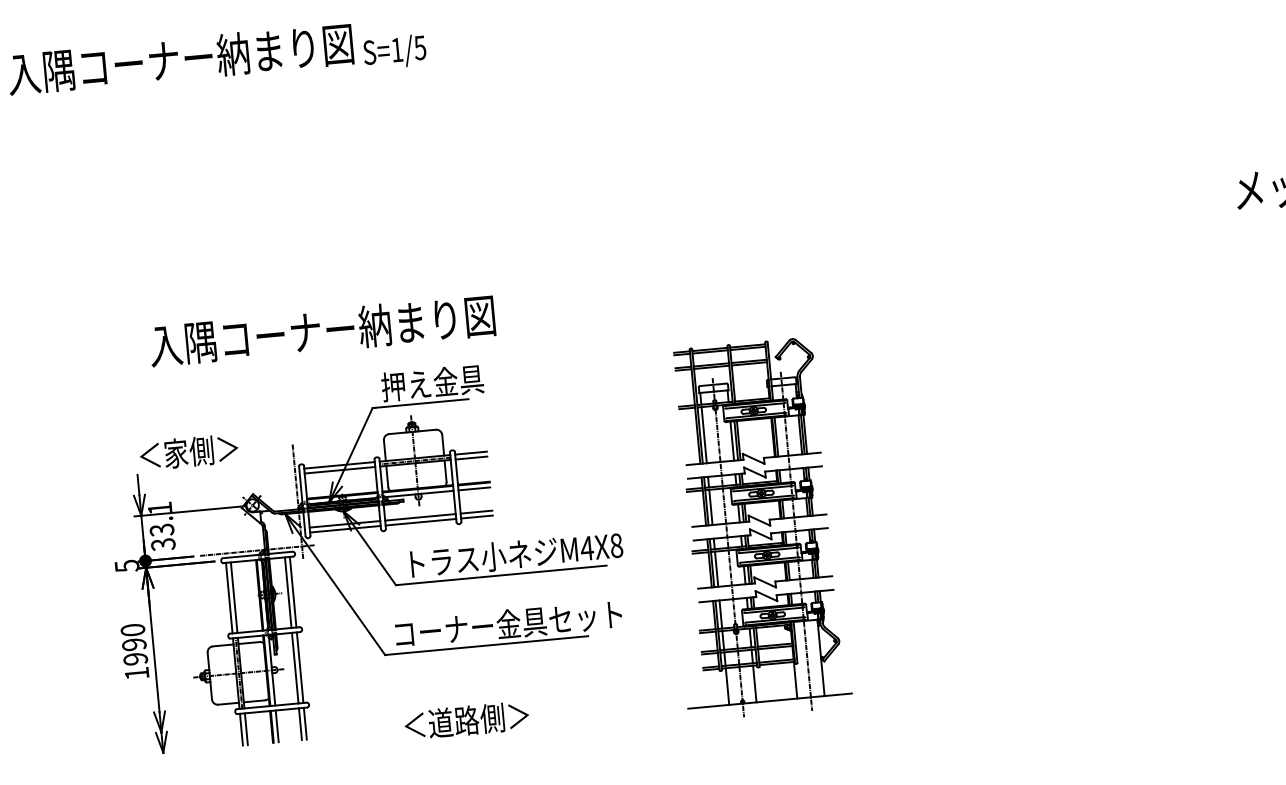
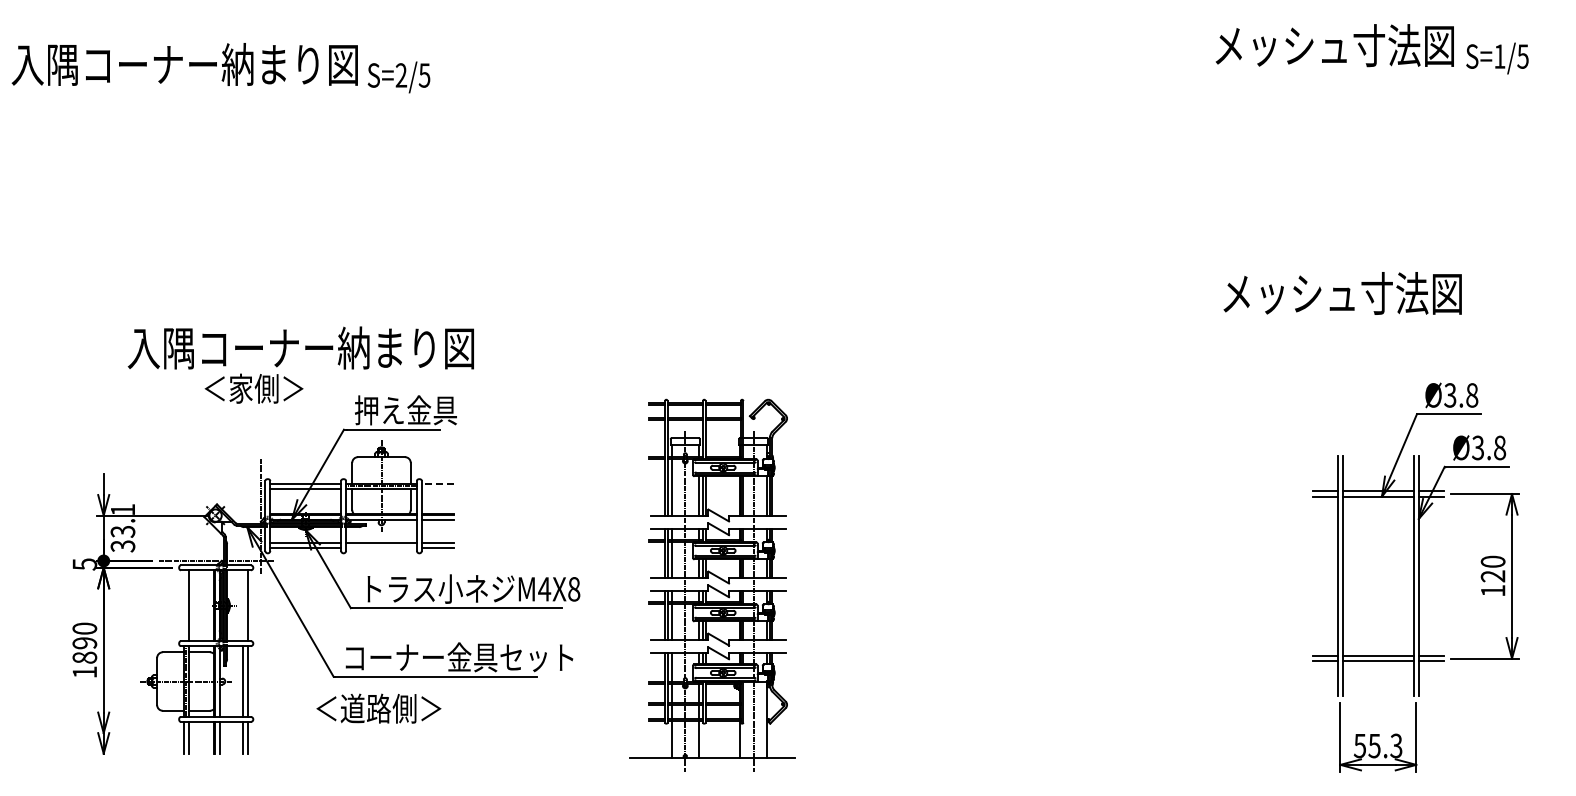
text: (397, 50) -> (401, 75), S=1/5 -> S=2/5
text: (188, 452) -> (253, 388), moved
line: (470, 453) -> (437, 483), solid -> dashed
line: (471, 457) -> (437, 488), removed
line: (420, 521) -> (381, 547), removed
line: (287, 592) -> (242, 605), removed
line: (229, 597) -> (183, 605), removed
text: (135, 658) -> (84, 657), 1990 -> 1890
text: (466, 720) -> (378, 708), moved

